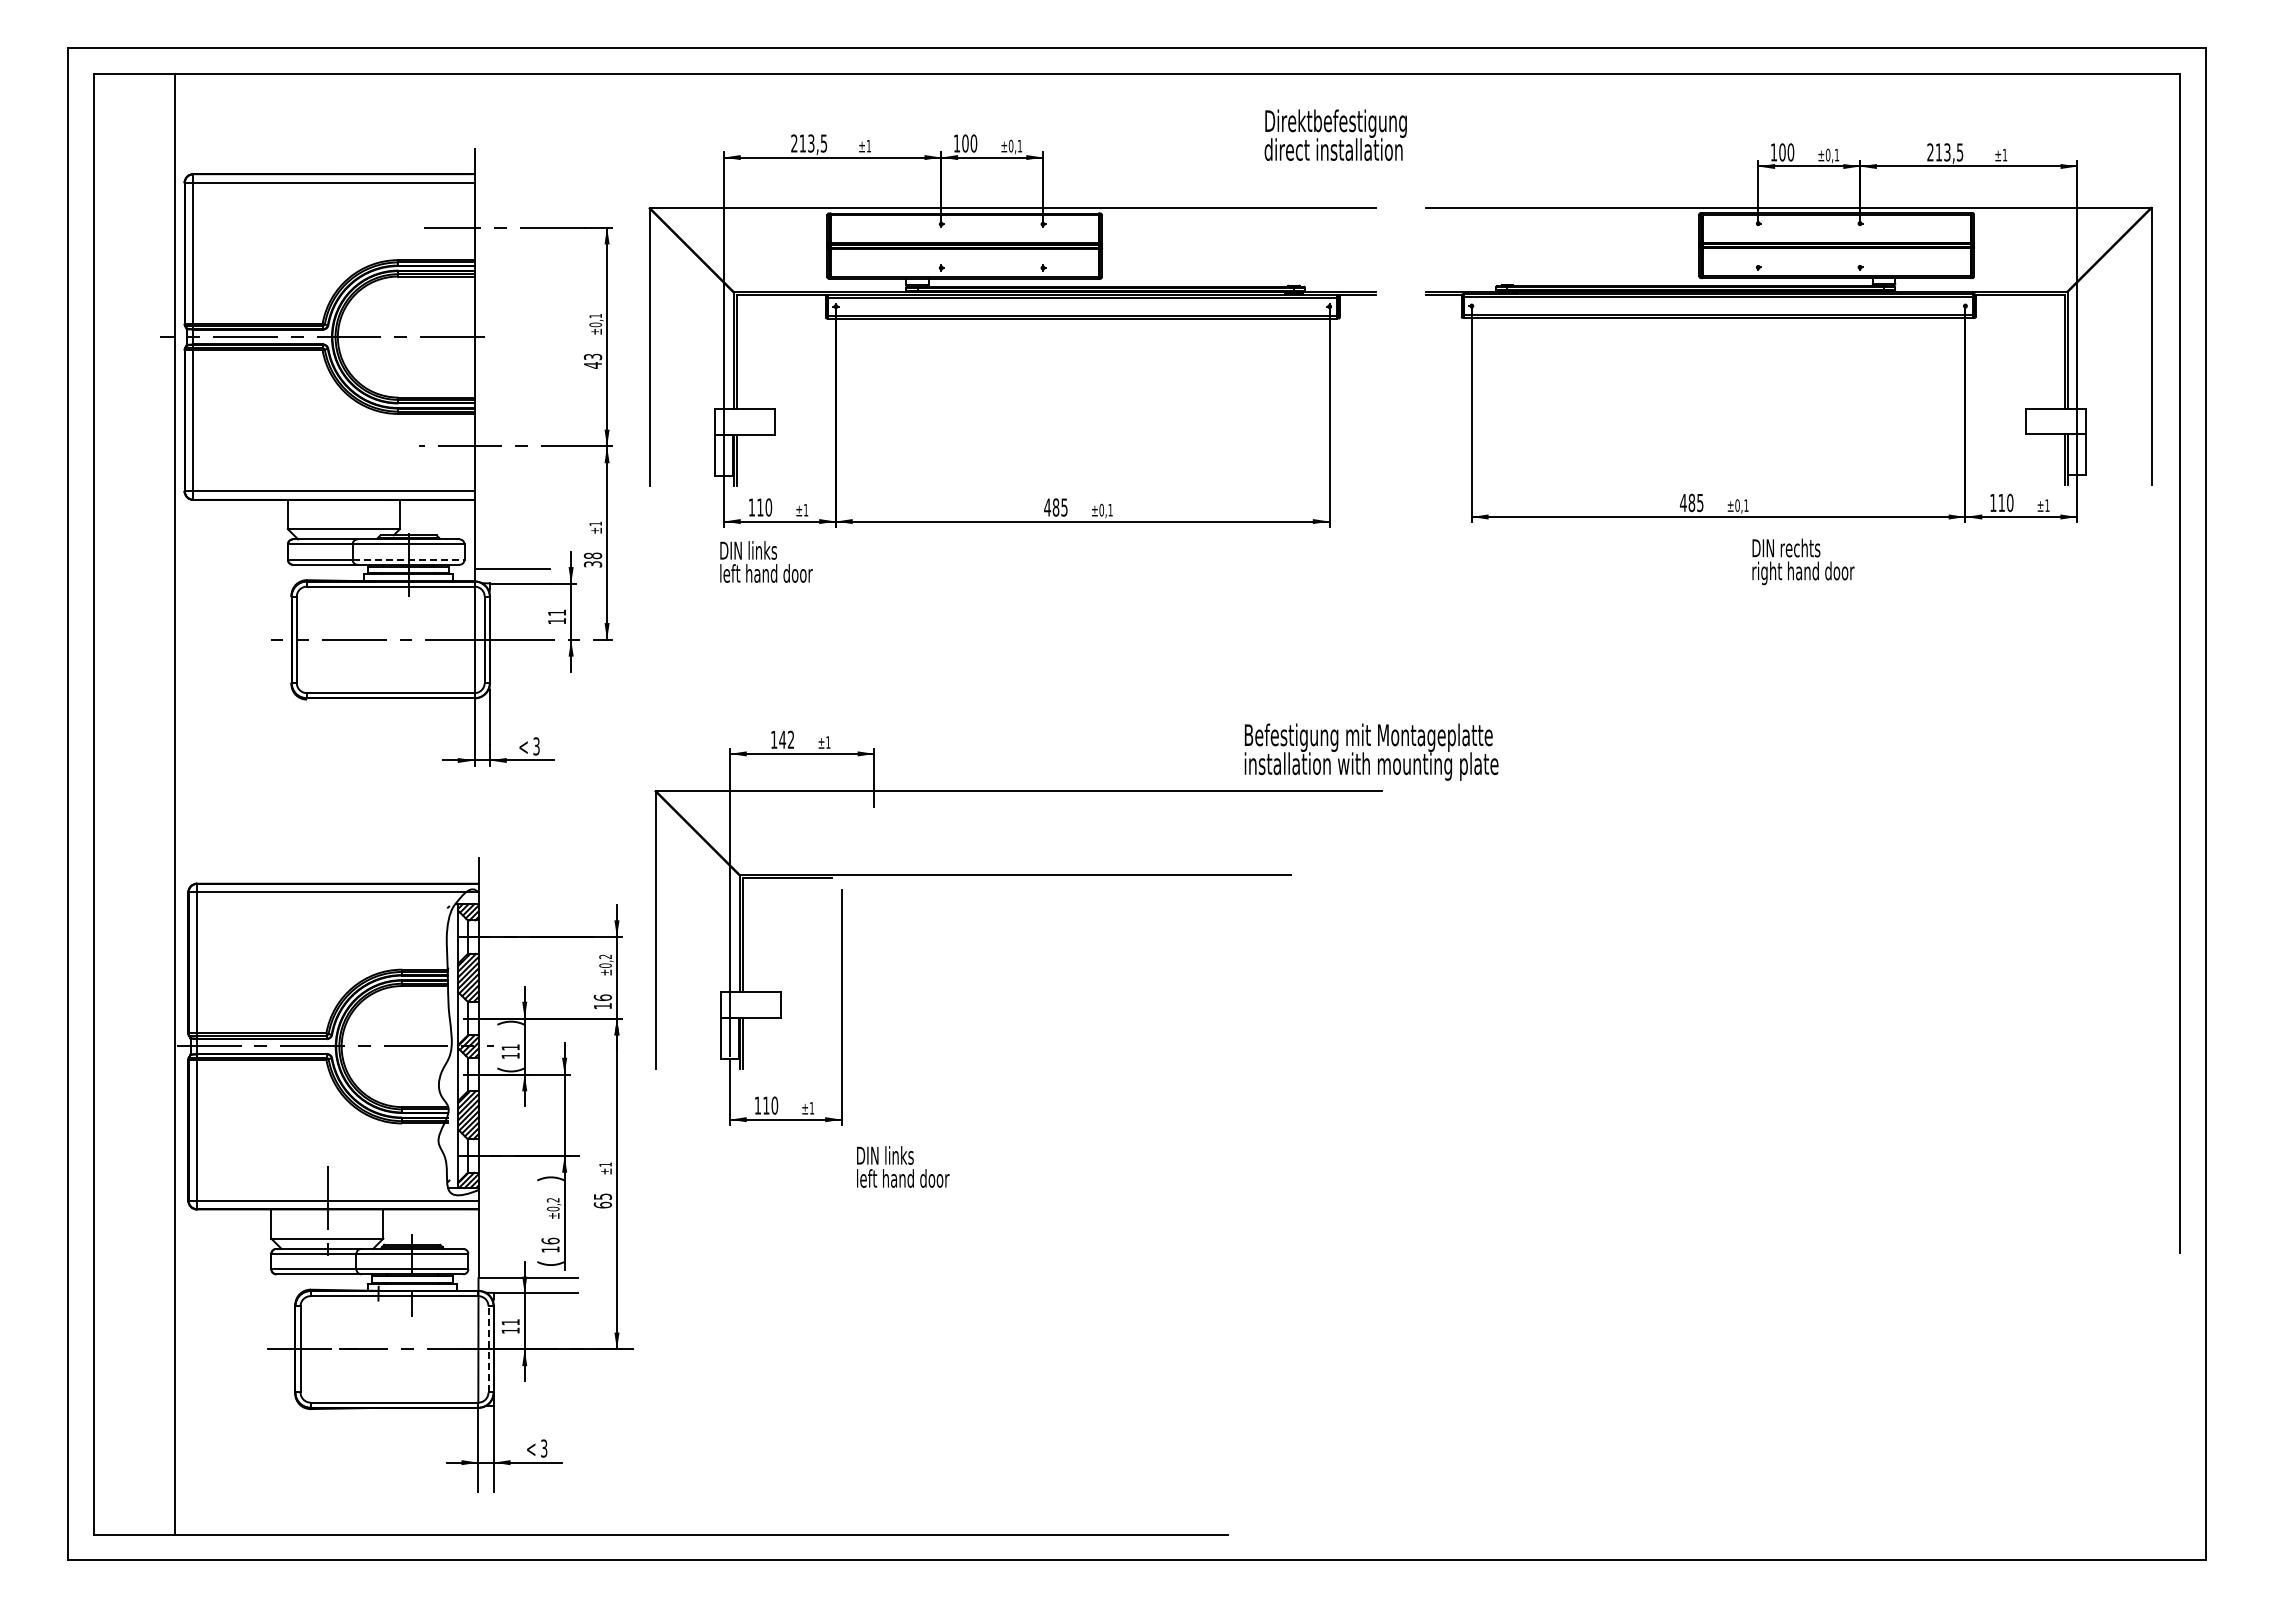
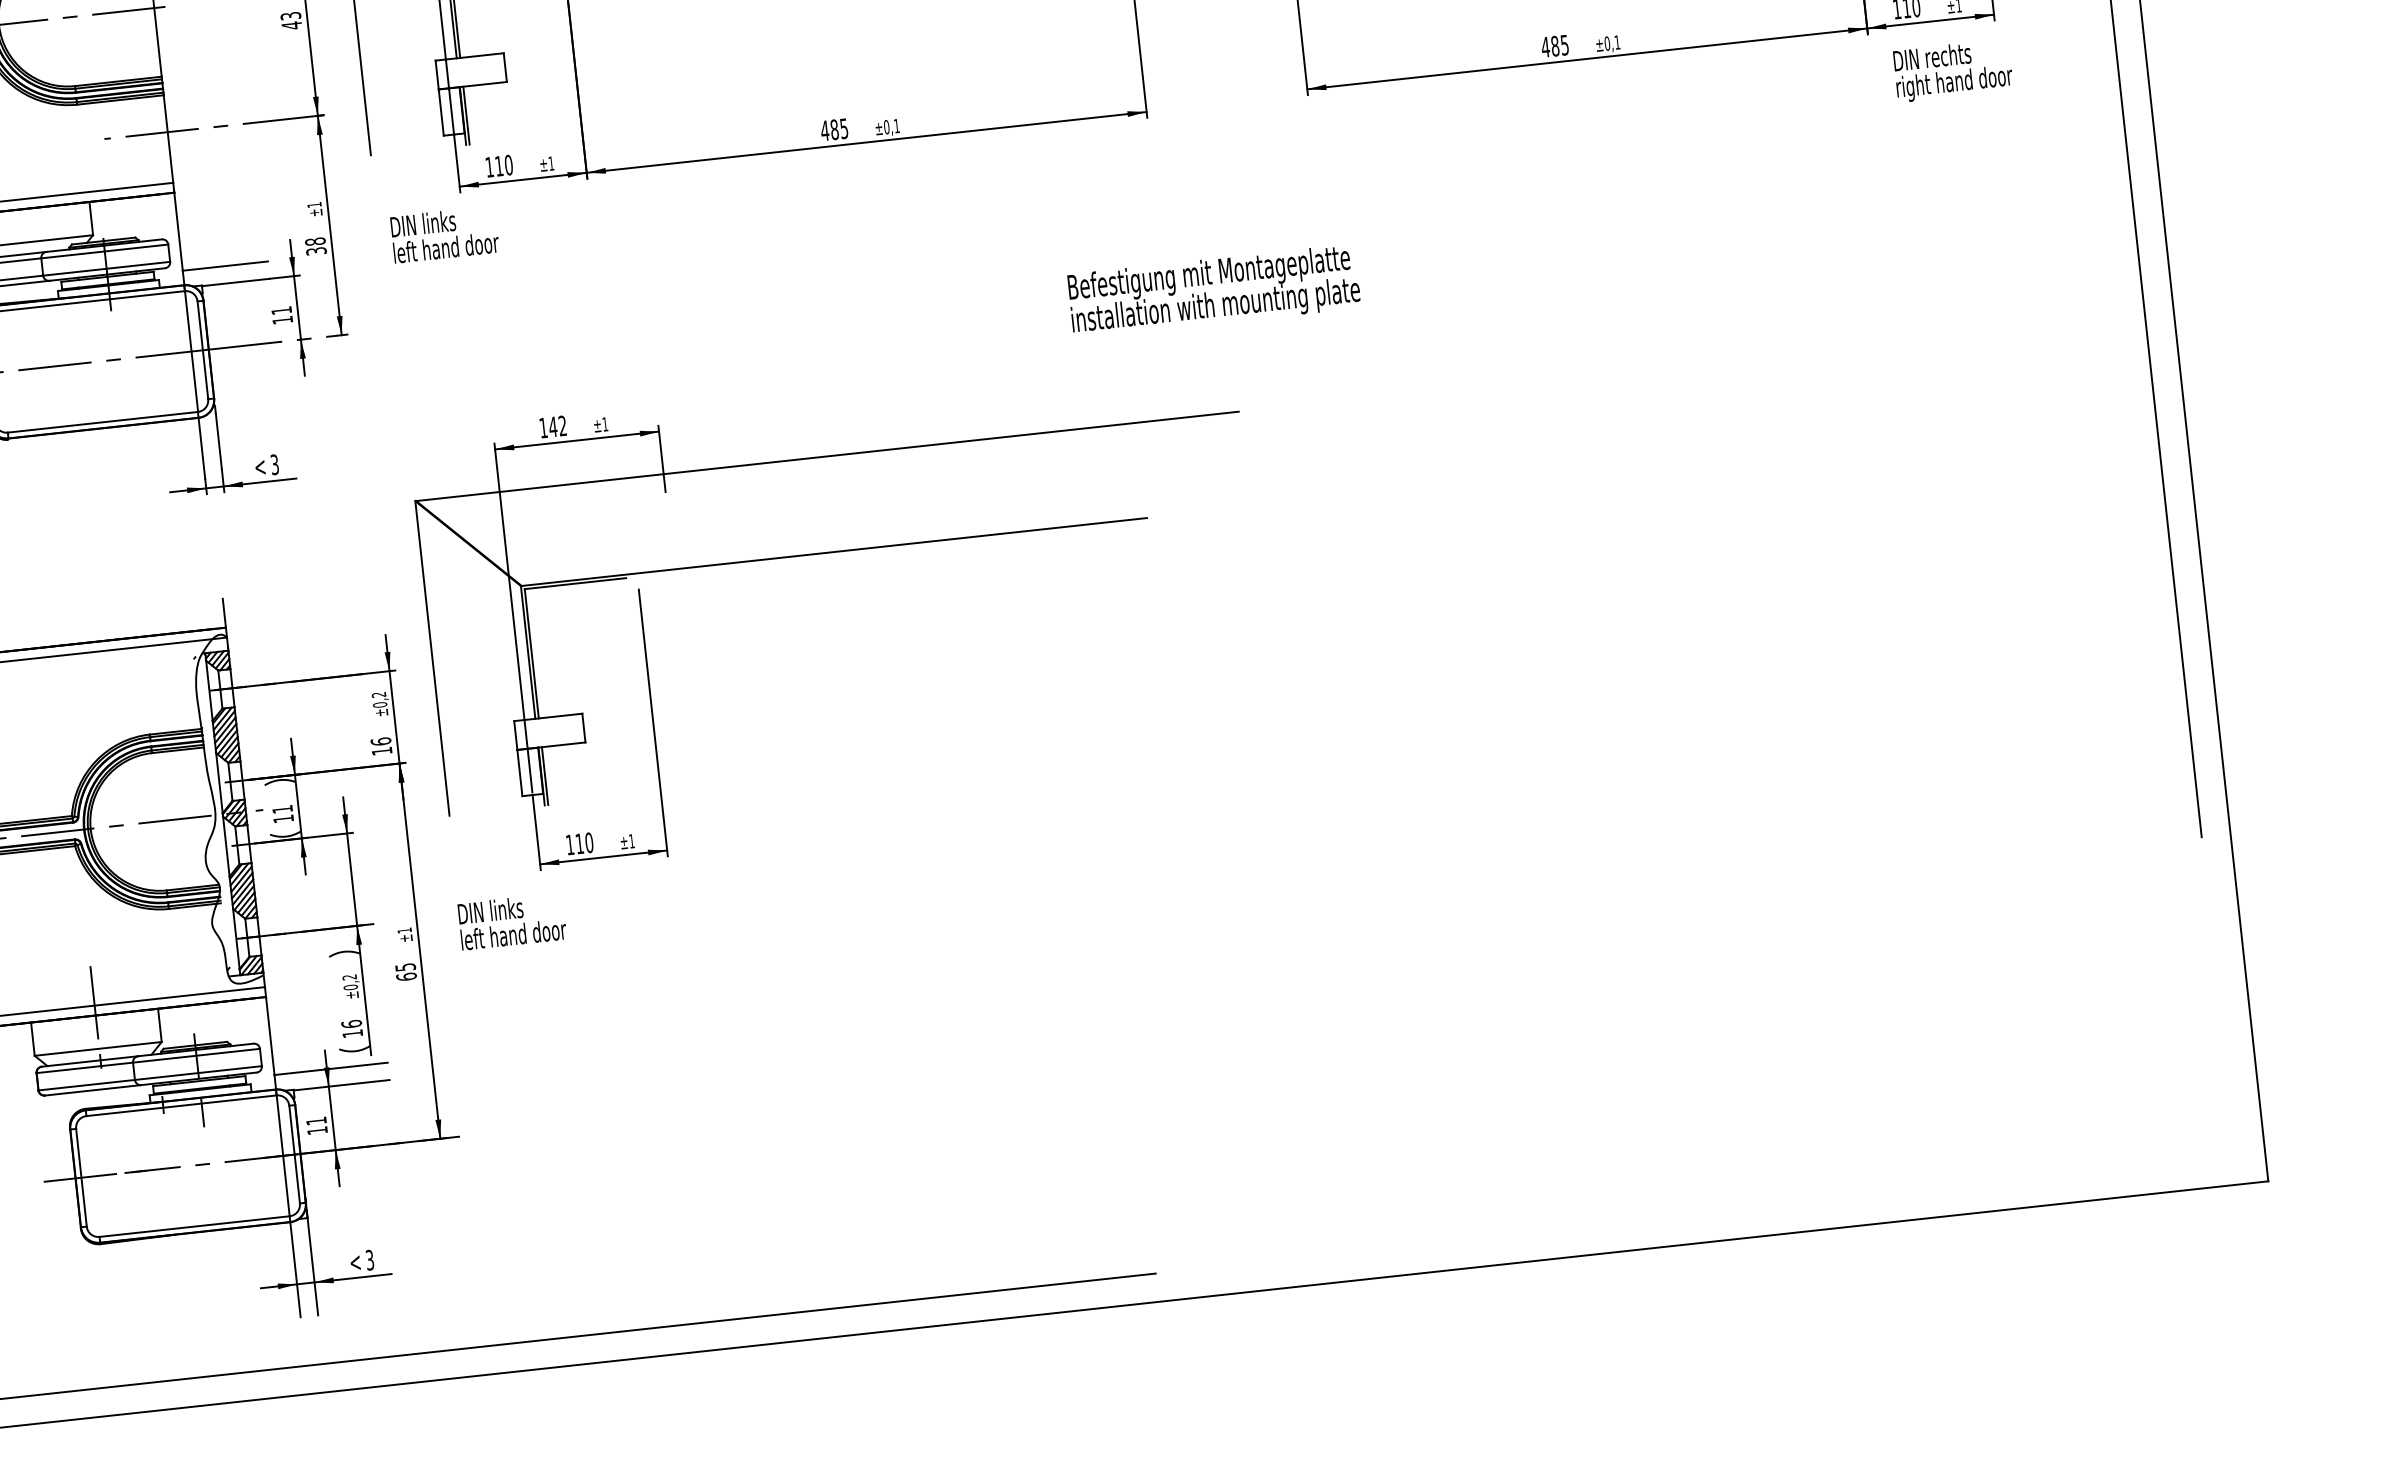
line: (408, 559) -> (106, 268), dashed -> solid
text: (766, 561) -> (444, 234), moved
text: (1803, 561) -> (1953, 70), moved
text: (1371, 751) -> (1214, 290), moved
text: (903, 1166) -> (512, 921), moved
line: (488, 1348) -> (294, 1153), dashed -> solid

